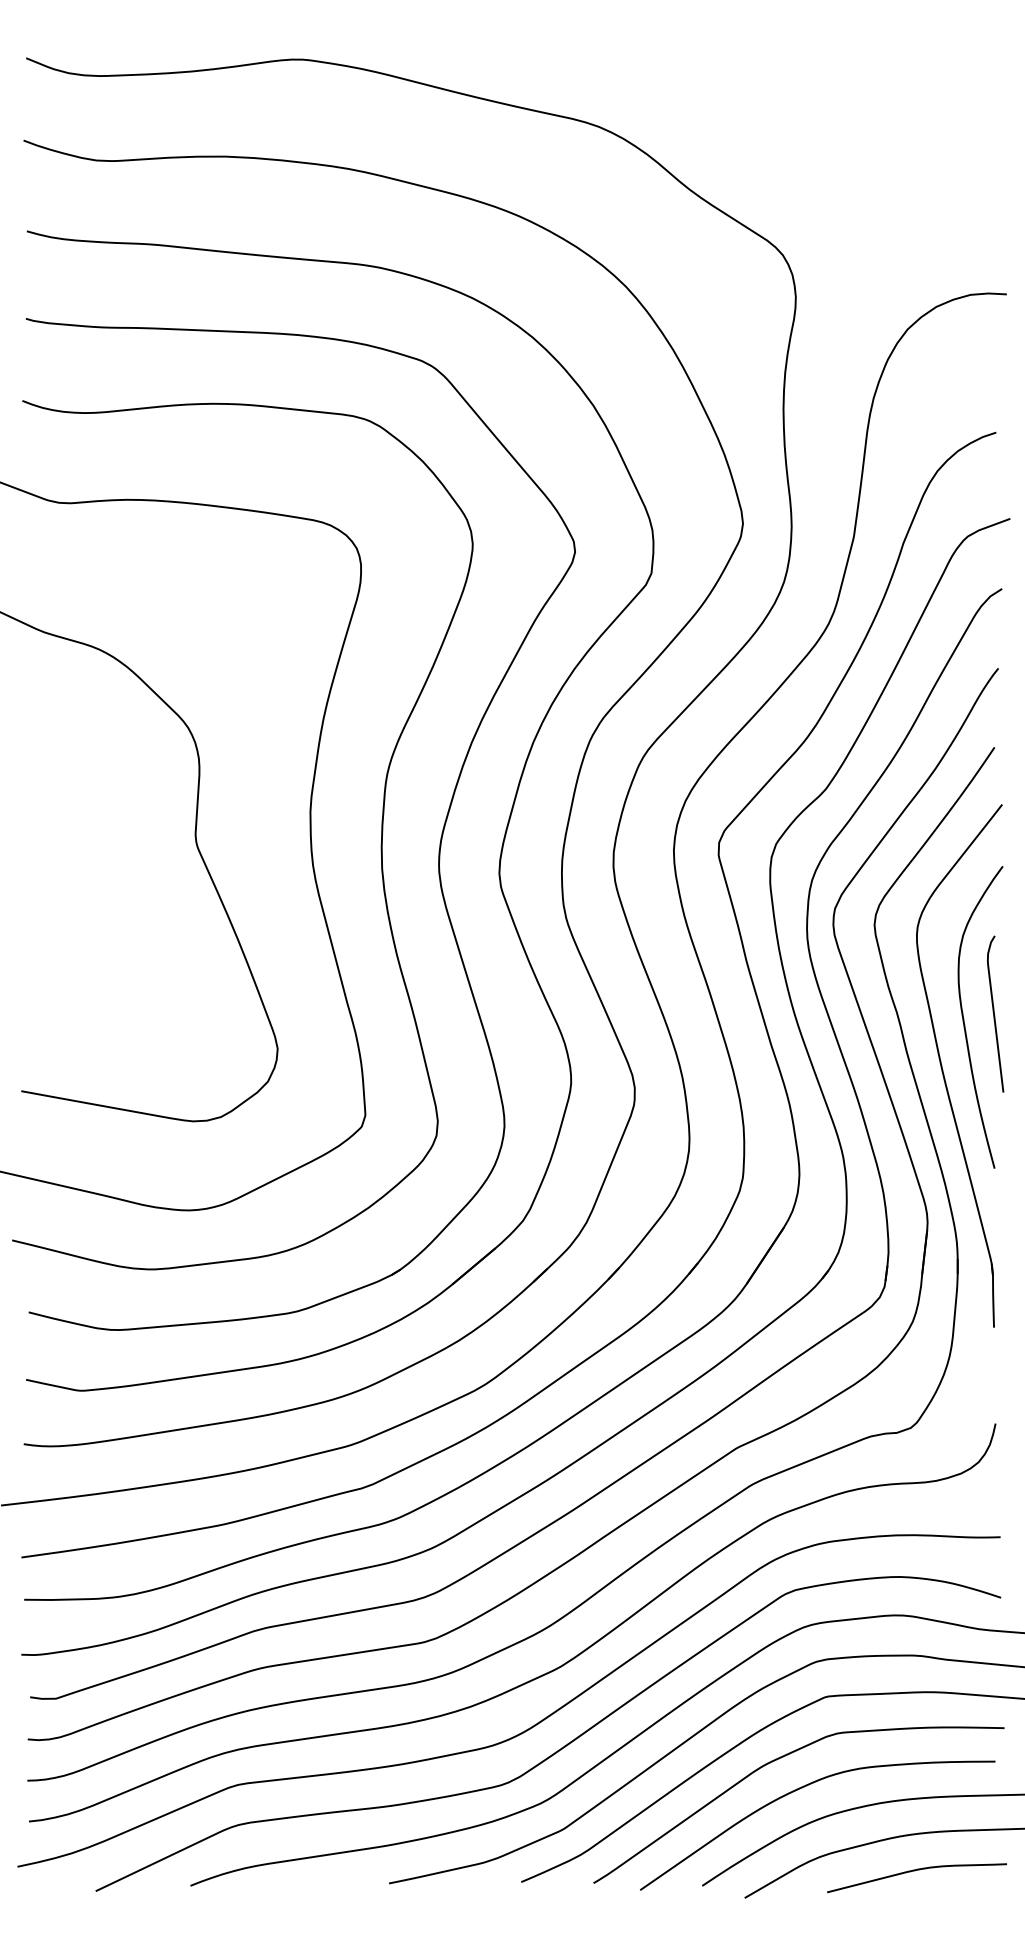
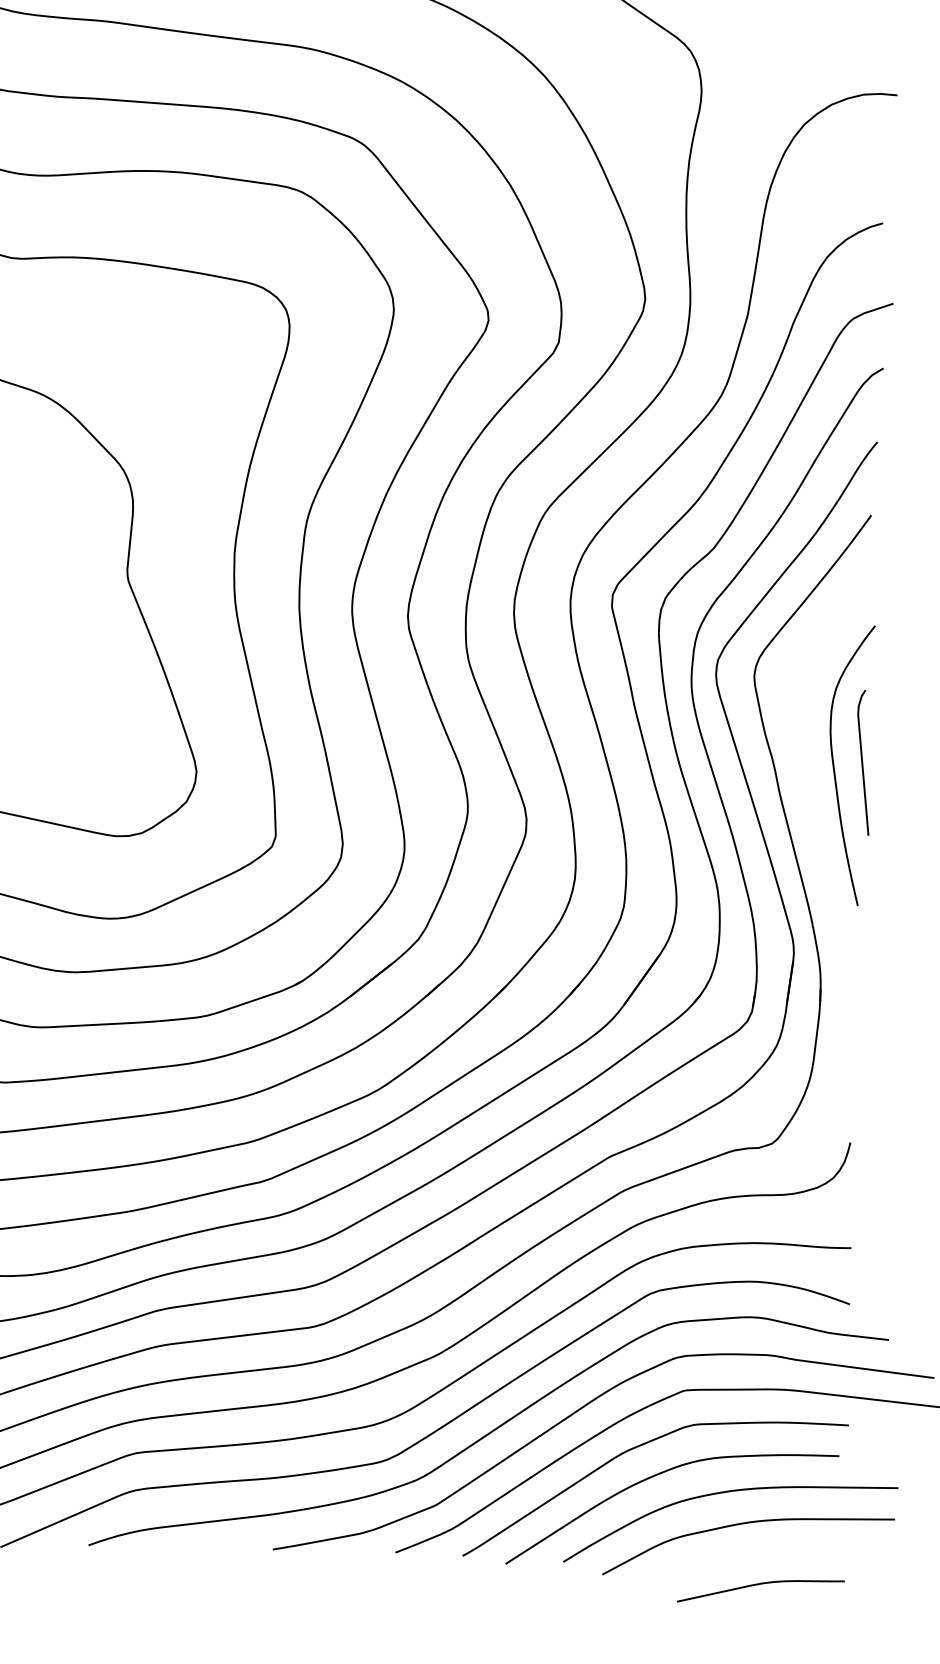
part: (943, 1069) -> (813, 812), removed
curve: (915, 1871) -> (759, 1585), moved

